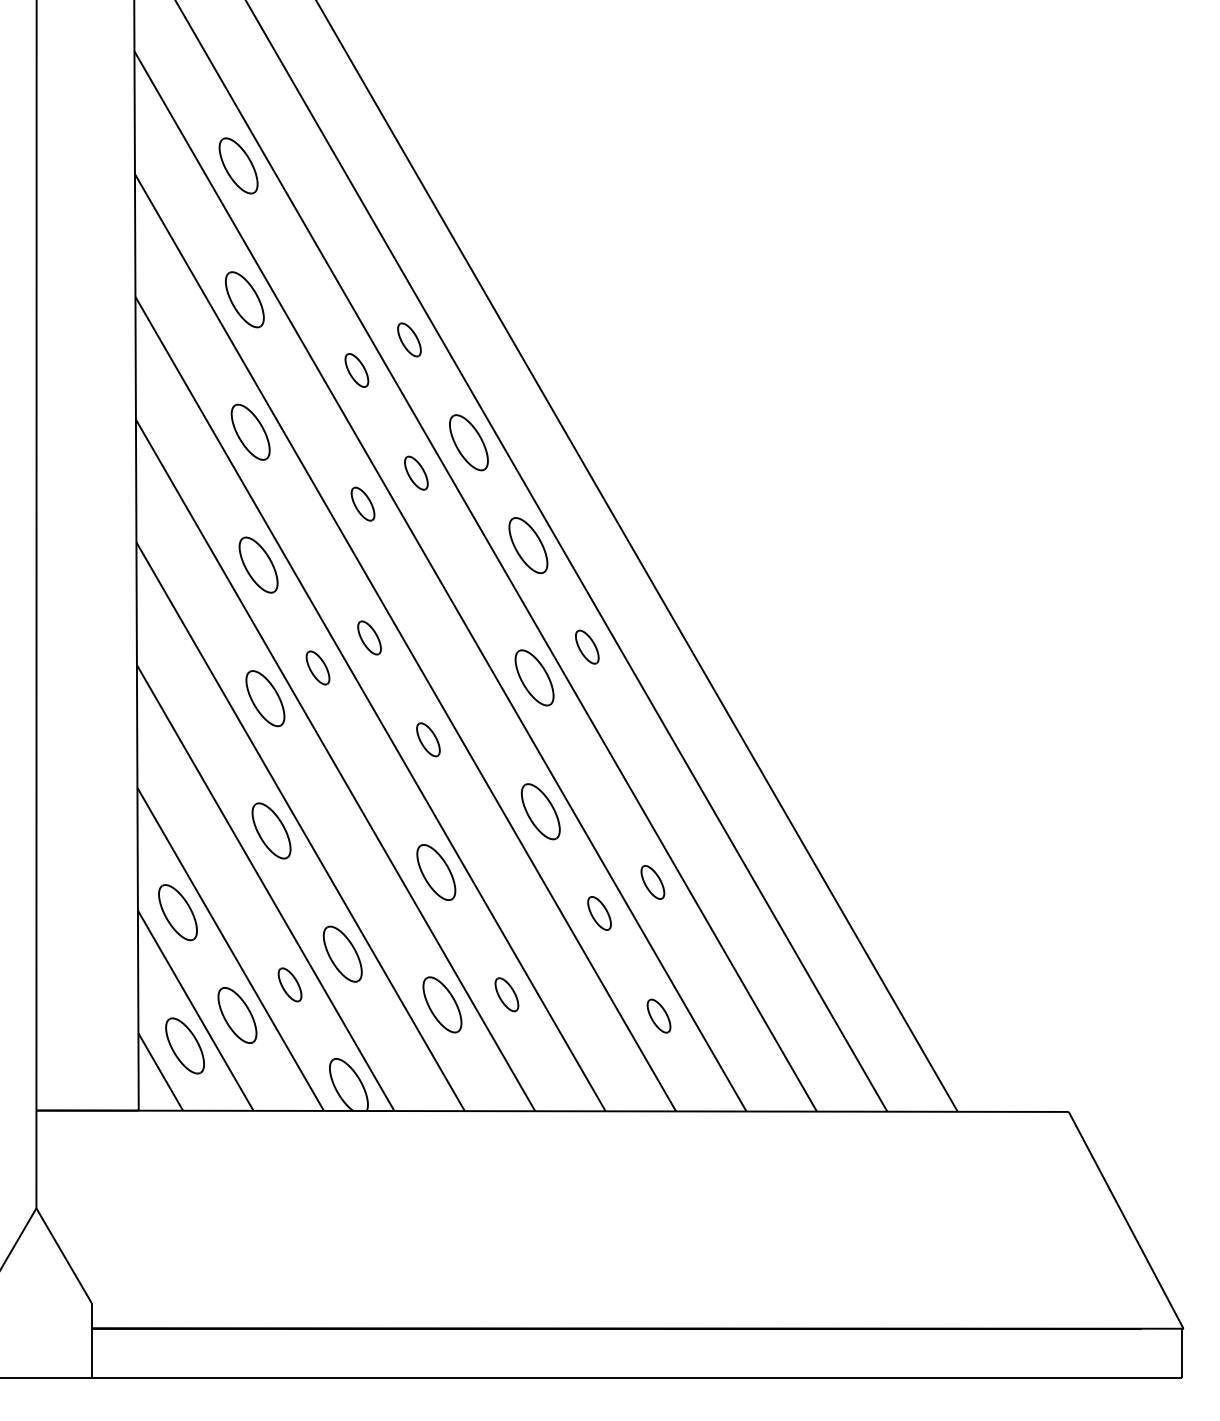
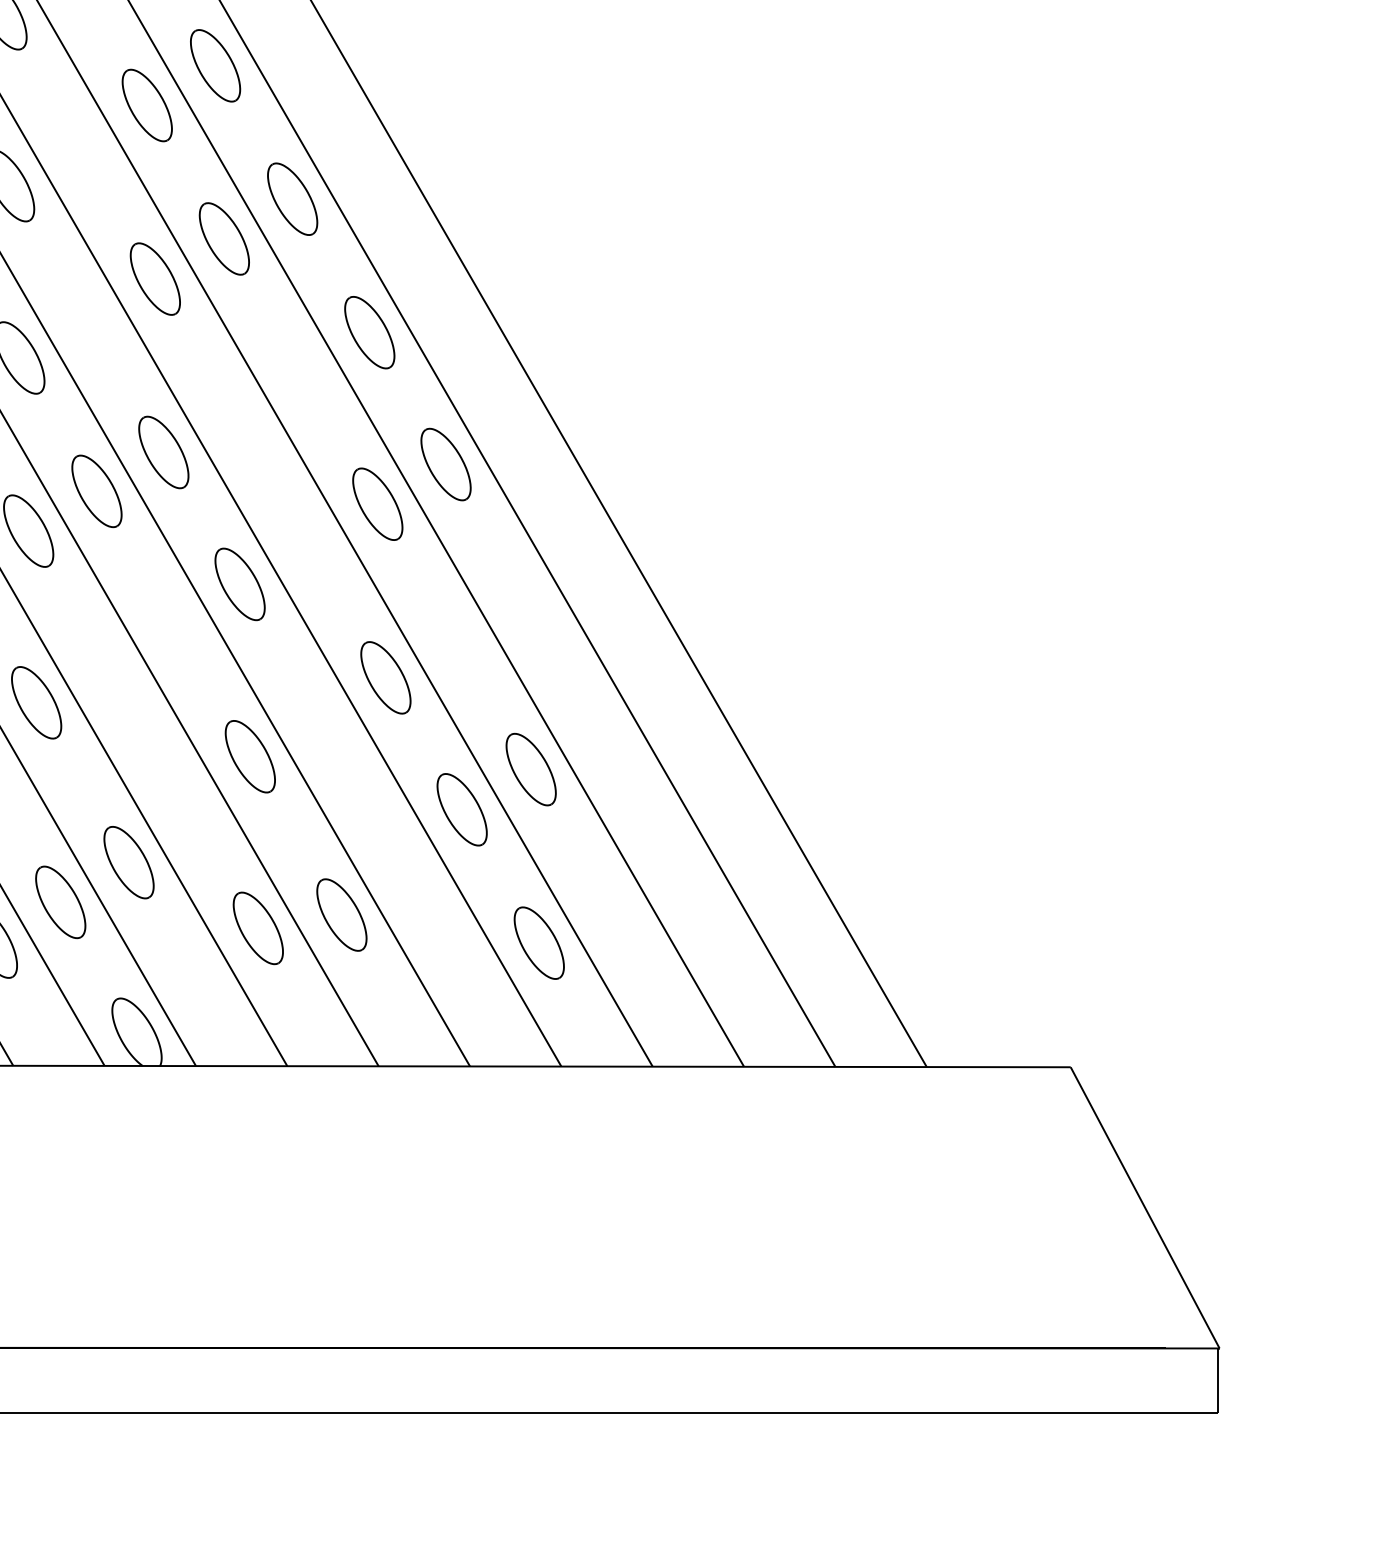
part: (409, 339) -> (215, 65), size x1.67
part: (356, 370) -> (146, 105), size x1.67
part: (416, 472) -> (224, 237), size x1.67
part: (362, 503) -> (154, 278), size x1.67
part: (369, 637) -> (163, 451), size x1.67
part: (587, 646) -> (446, 463), size x1.67
part: (317, 667) -> (96, 490), size x1.67
part: (428, 739) -> (240, 584), size x1.67
part: (652, 882) -> (530, 769), size x1.67
part: (599, 913) -> (462, 809), size x1.67
part: (289, 984) -> (59, 901), size x1.67
part: (506, 994) -> (341, 914), size x1.67
part: (658, 1015) -> (538, 942), size x1.67

